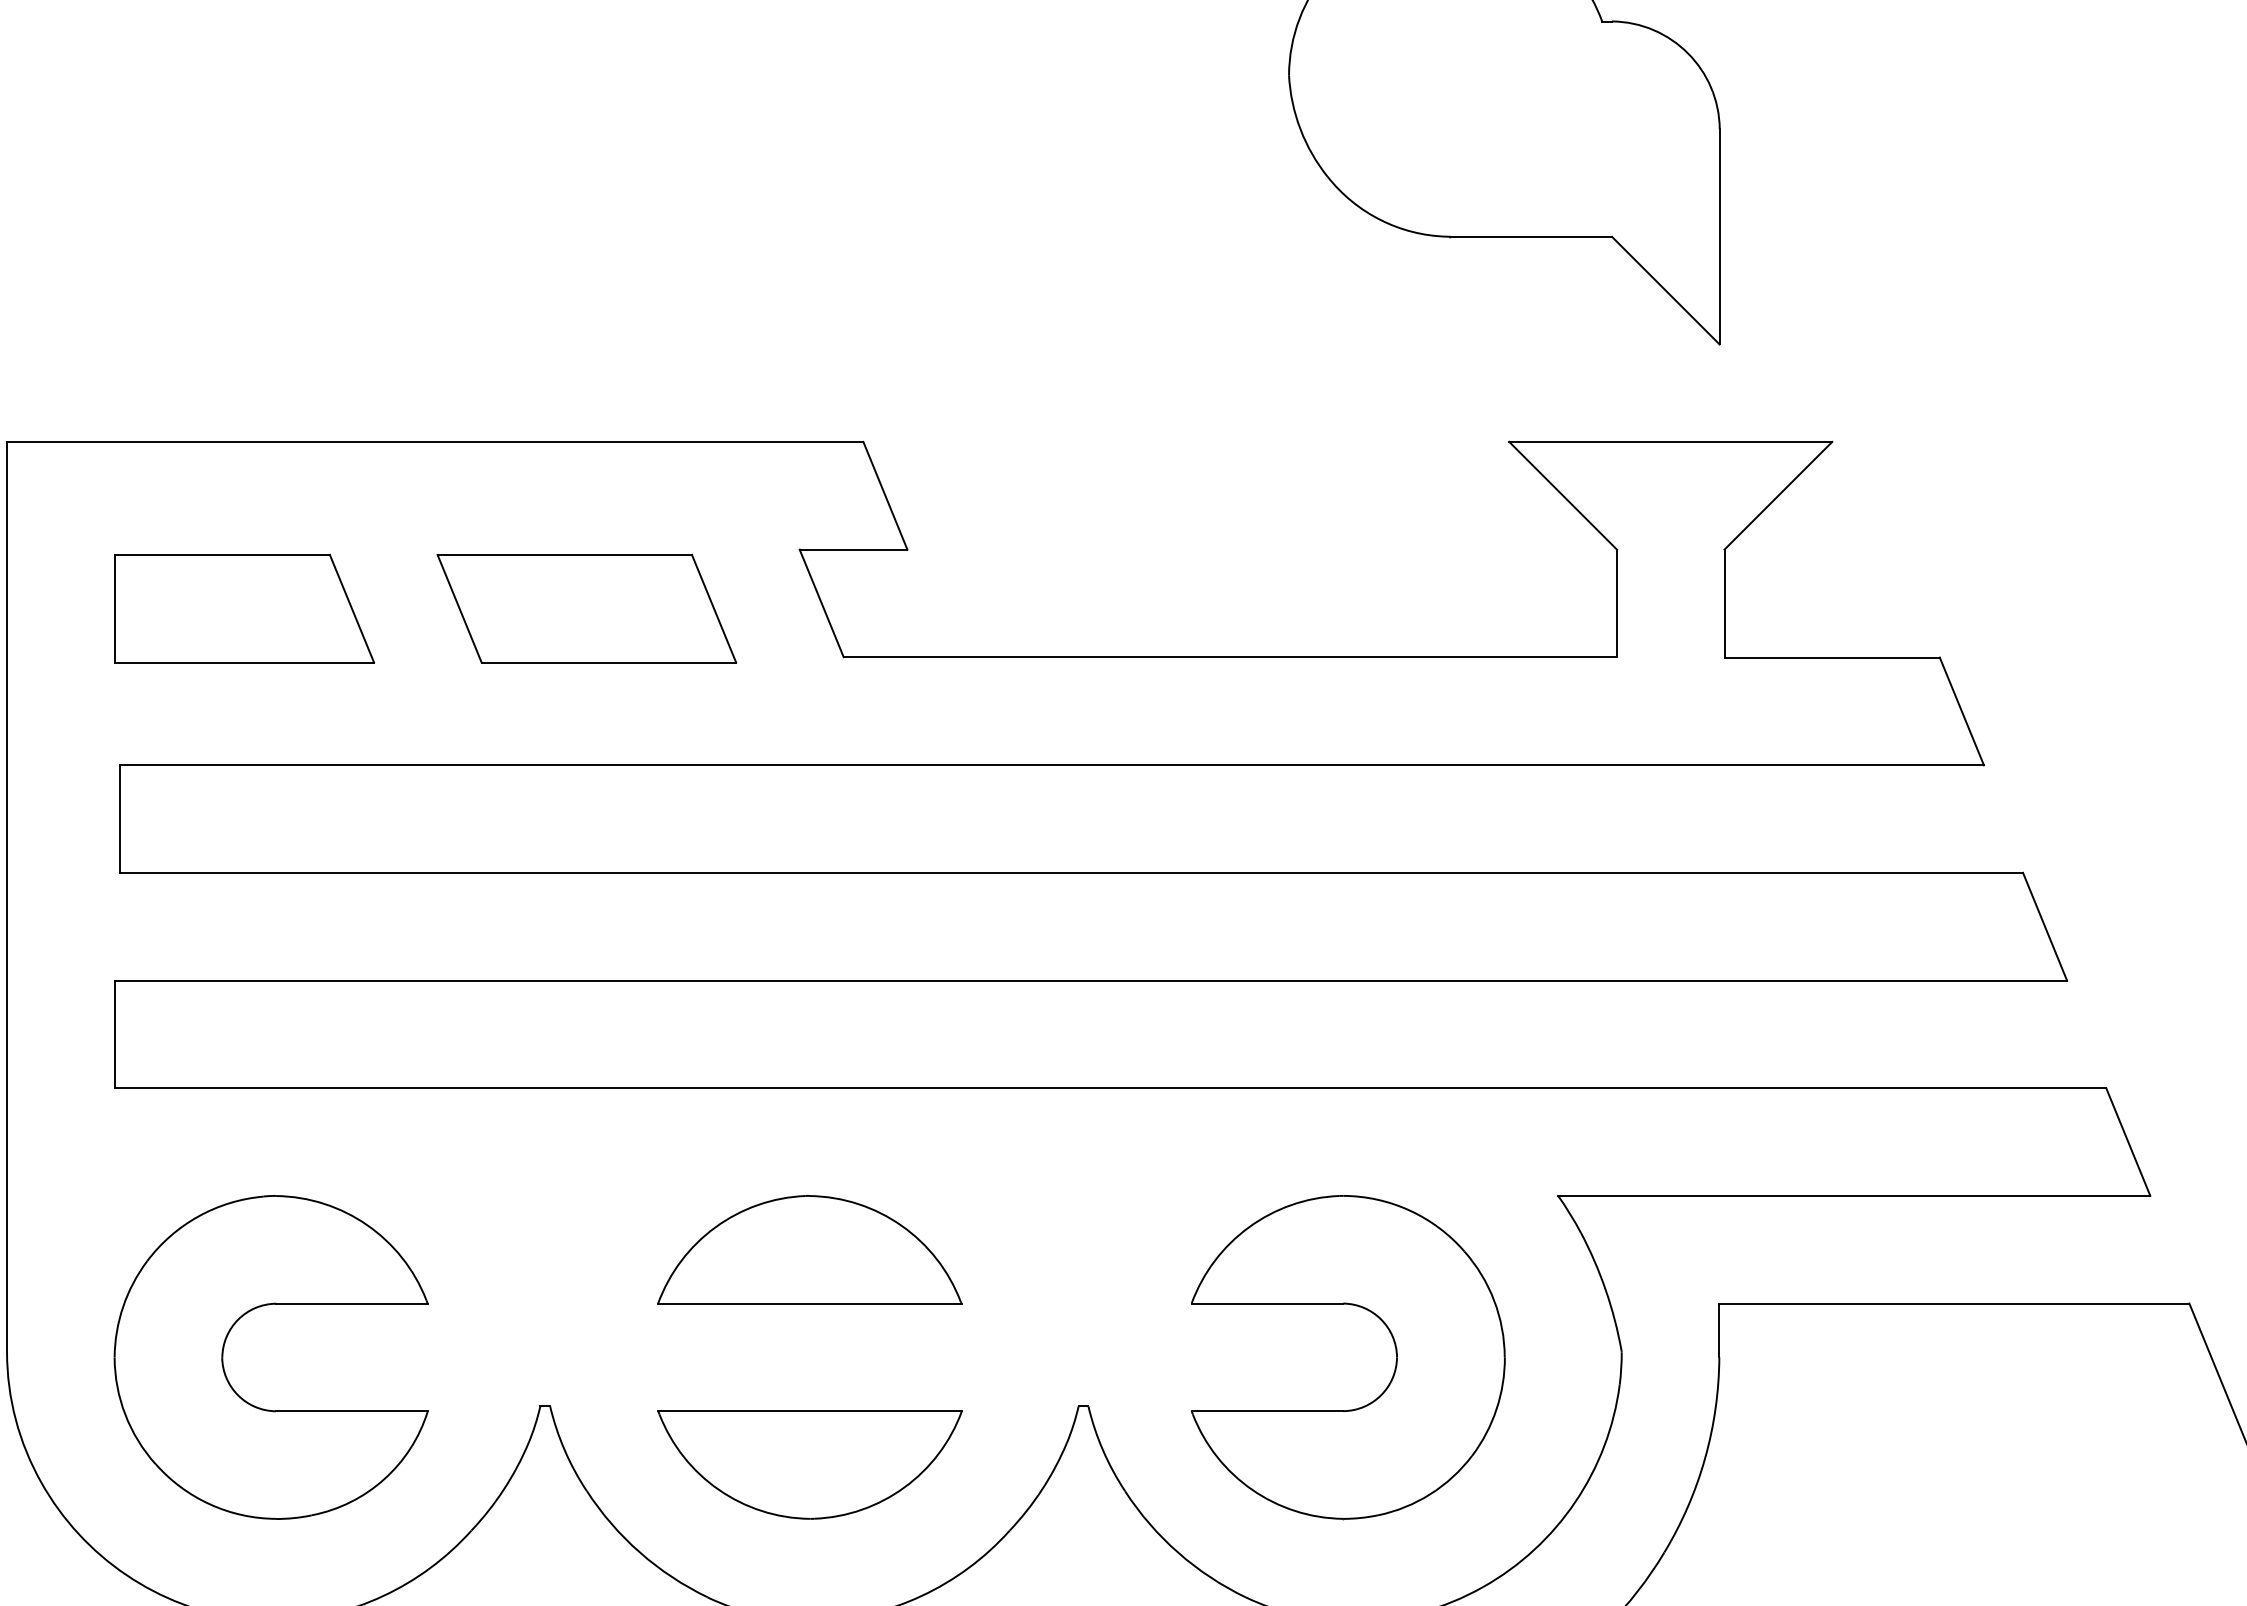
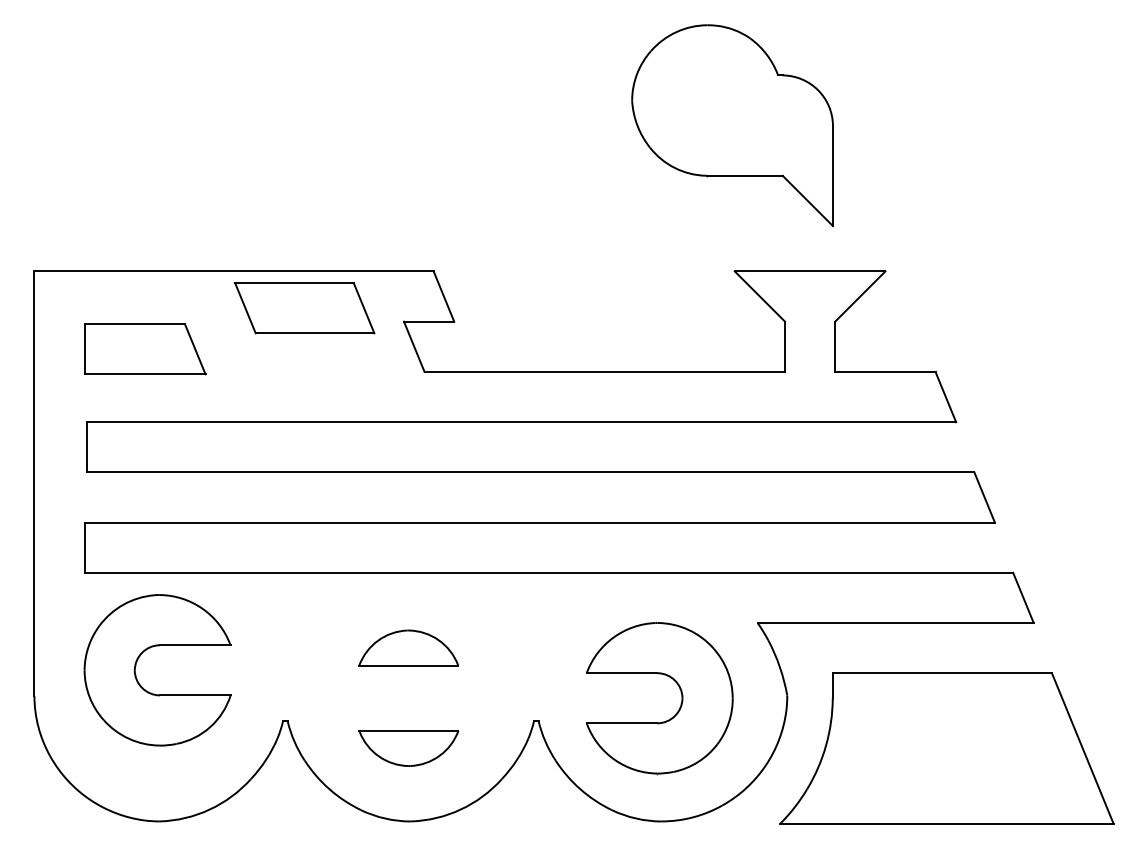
part: (586, 609) -> (304, 308), moved
part: (809, 1248) -> (408, 647), size x0.7
part: (225, 1349) -> (136, 666), moved
part: (809, 1465) -> (408, 748), size x0.7

